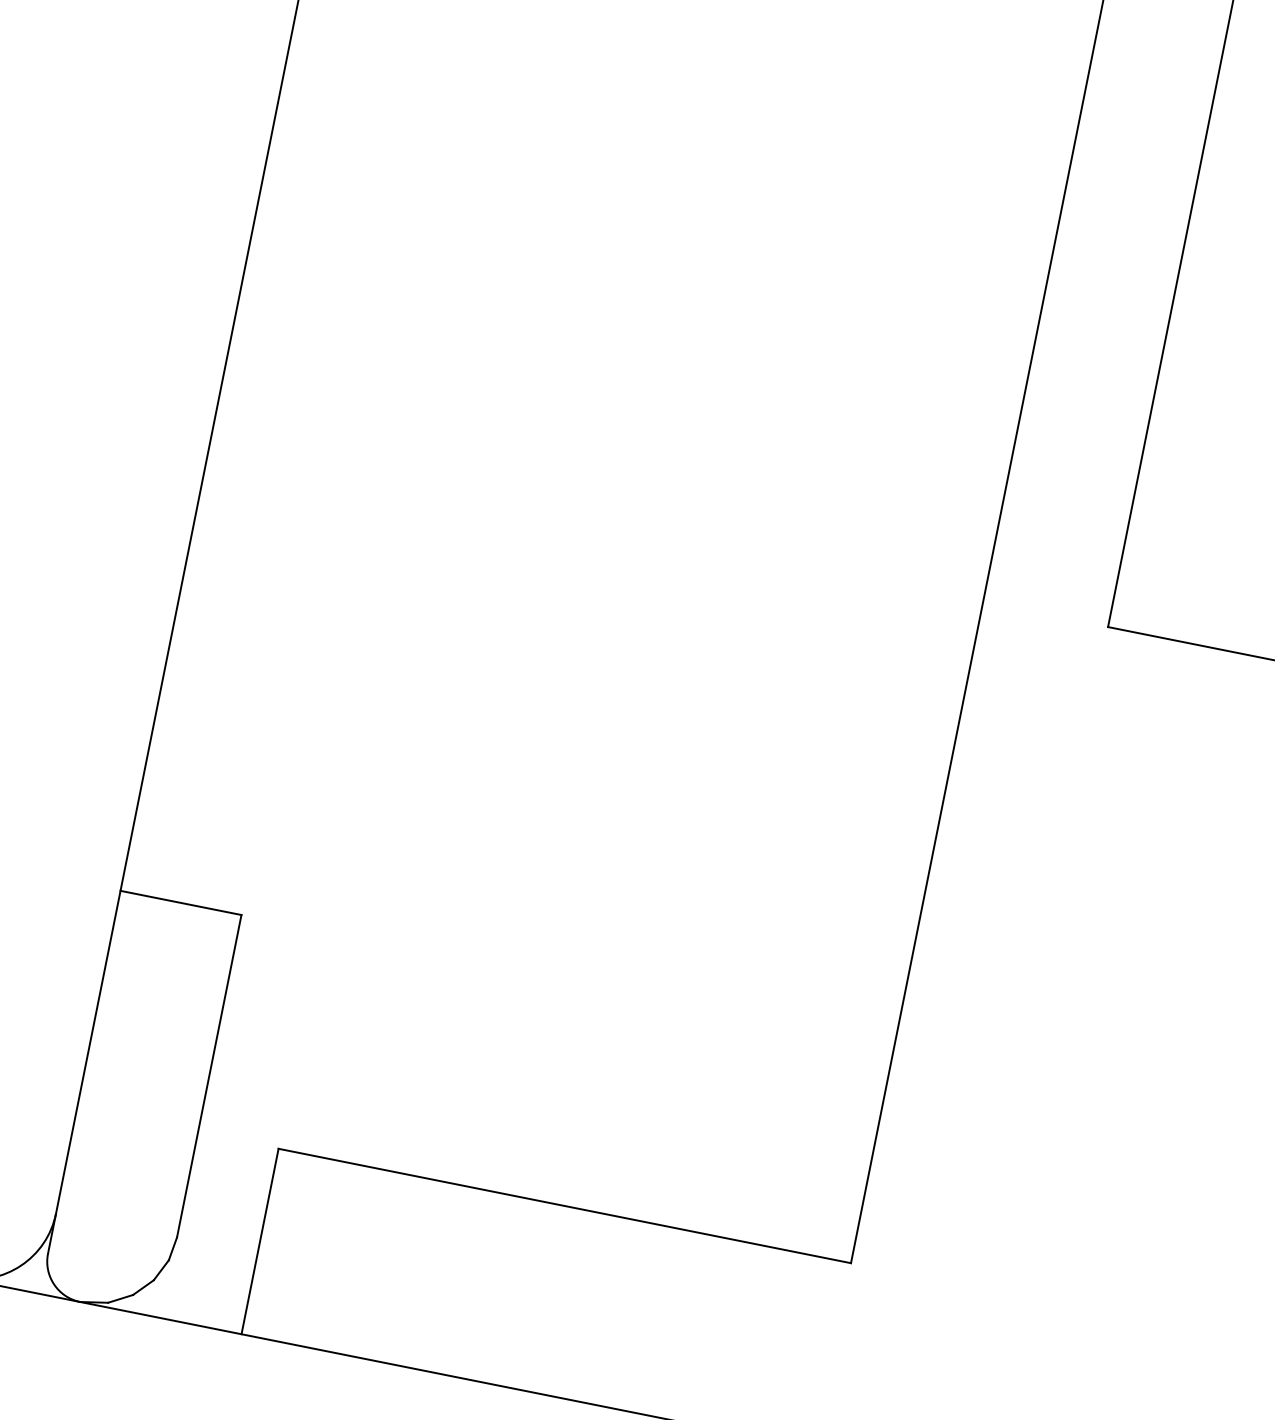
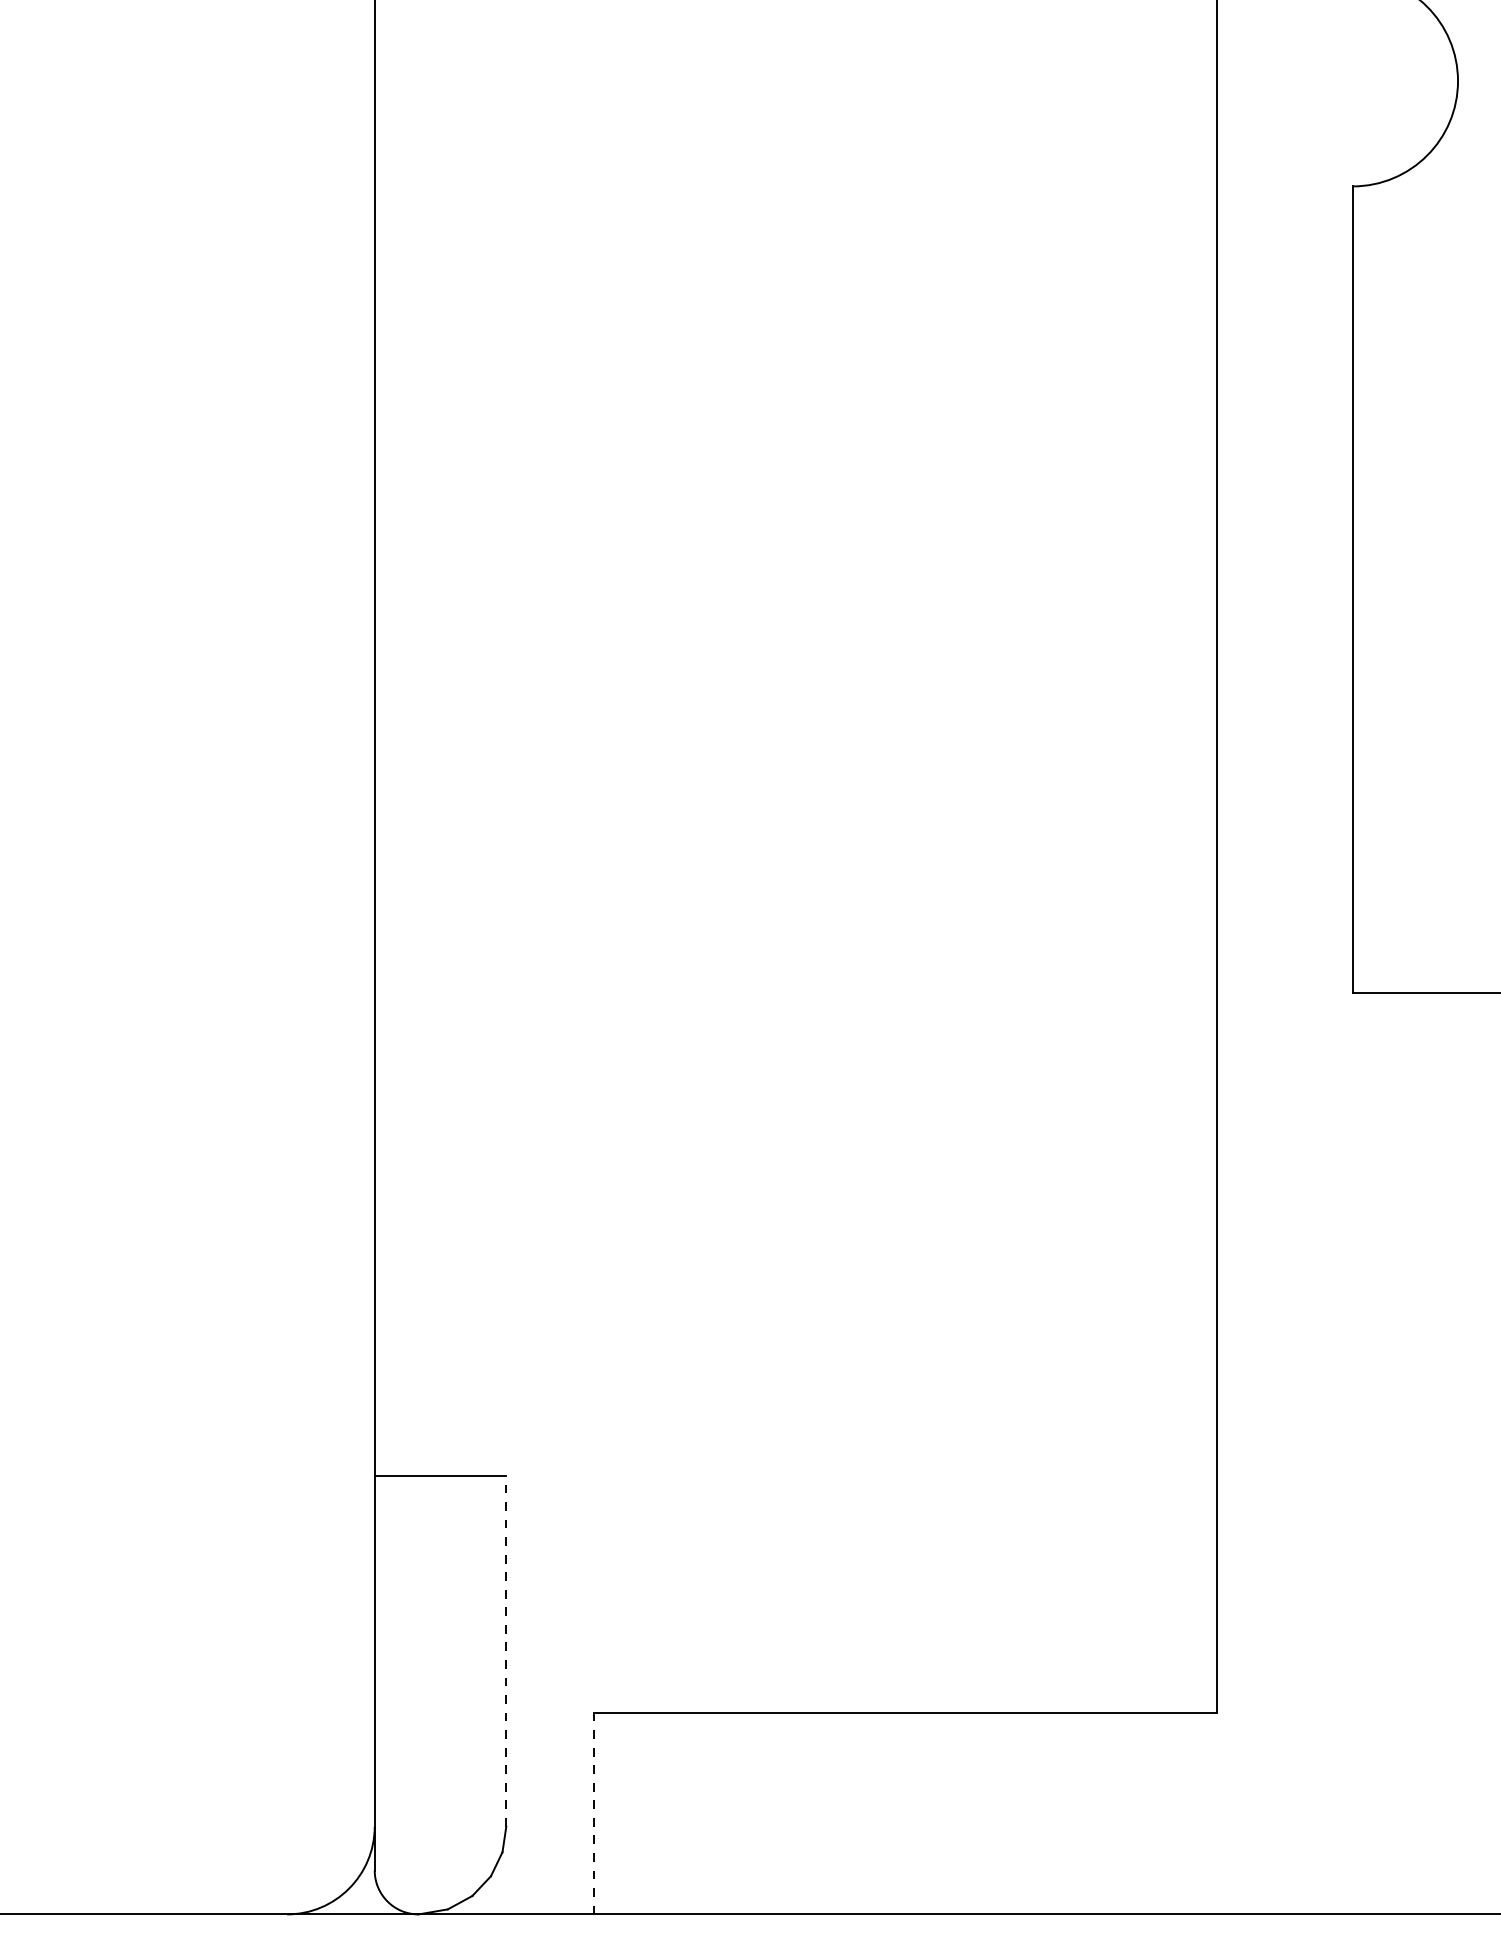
line: (209, 1075) -> (506, 1650), solid -> dashed
line: (260, 1241) -> (594, 1813), solid -> dashed

